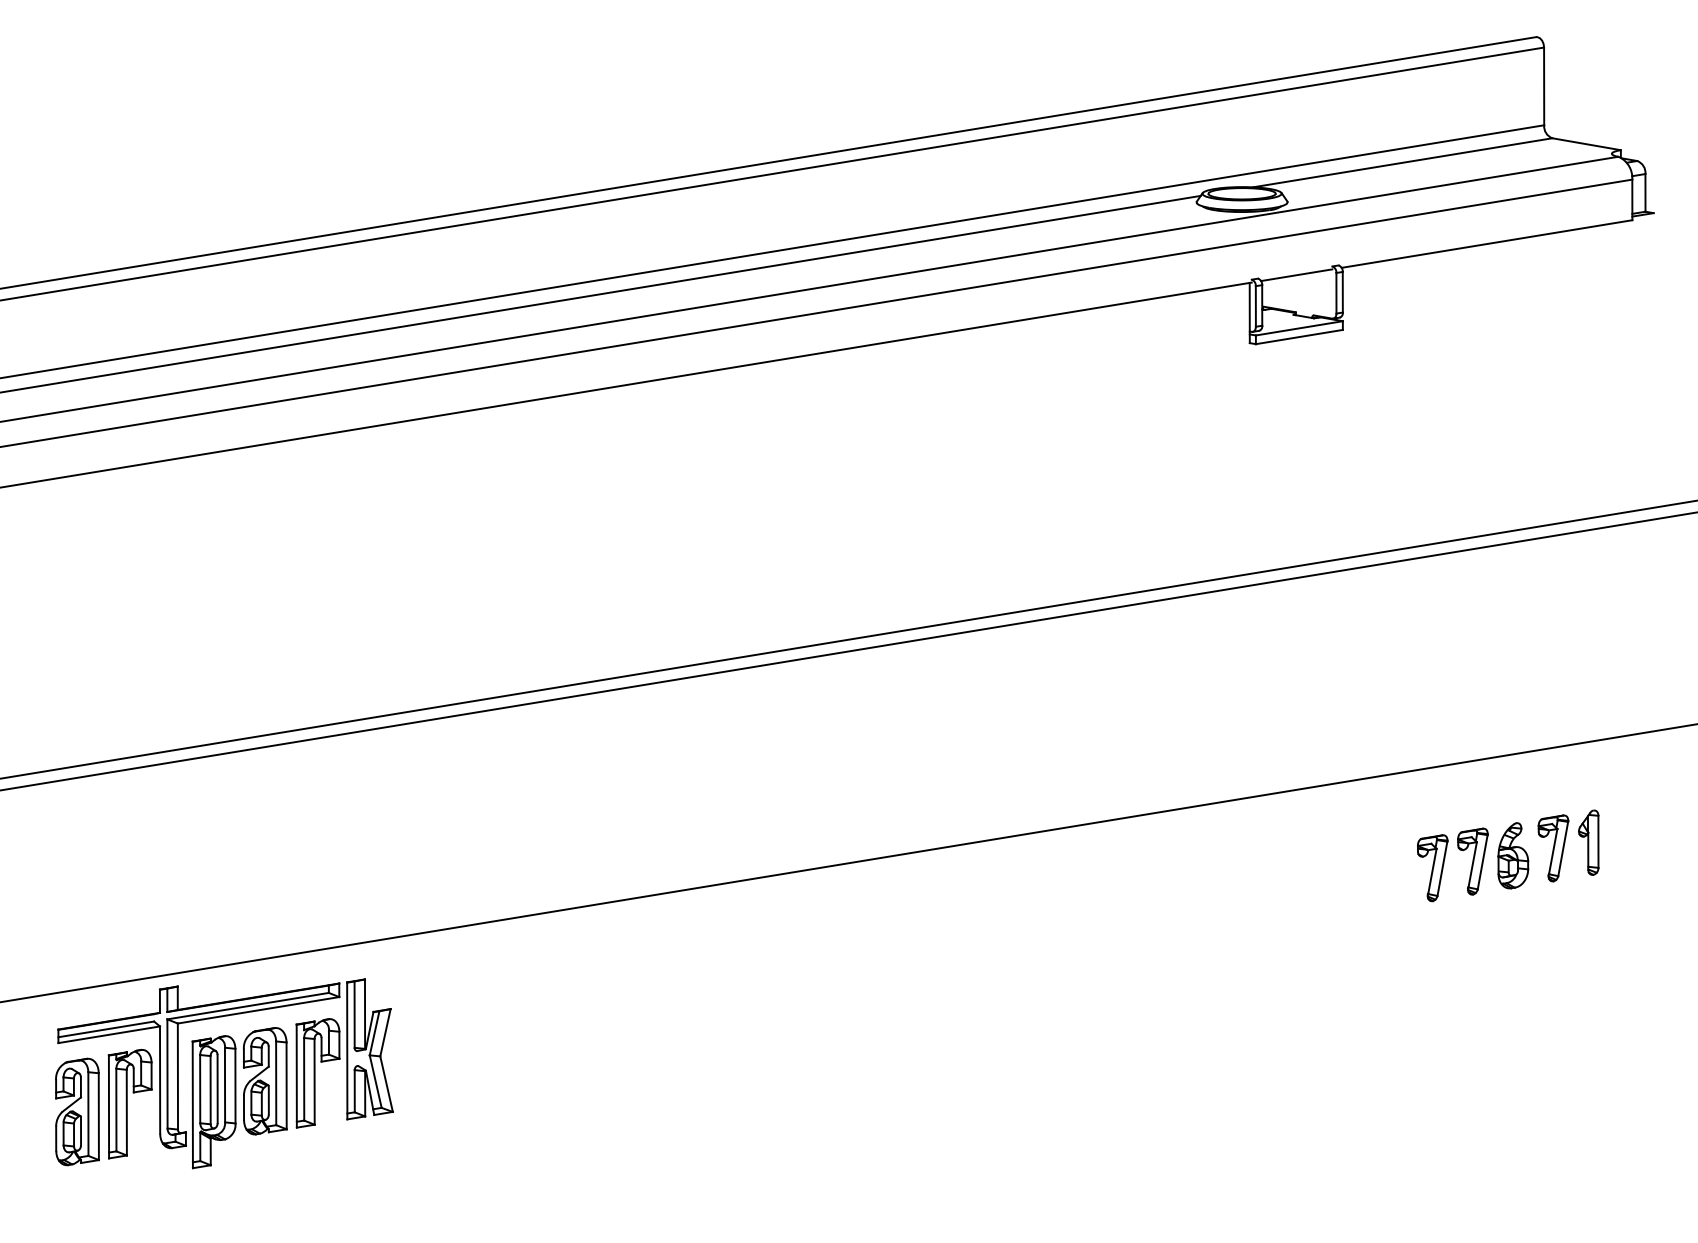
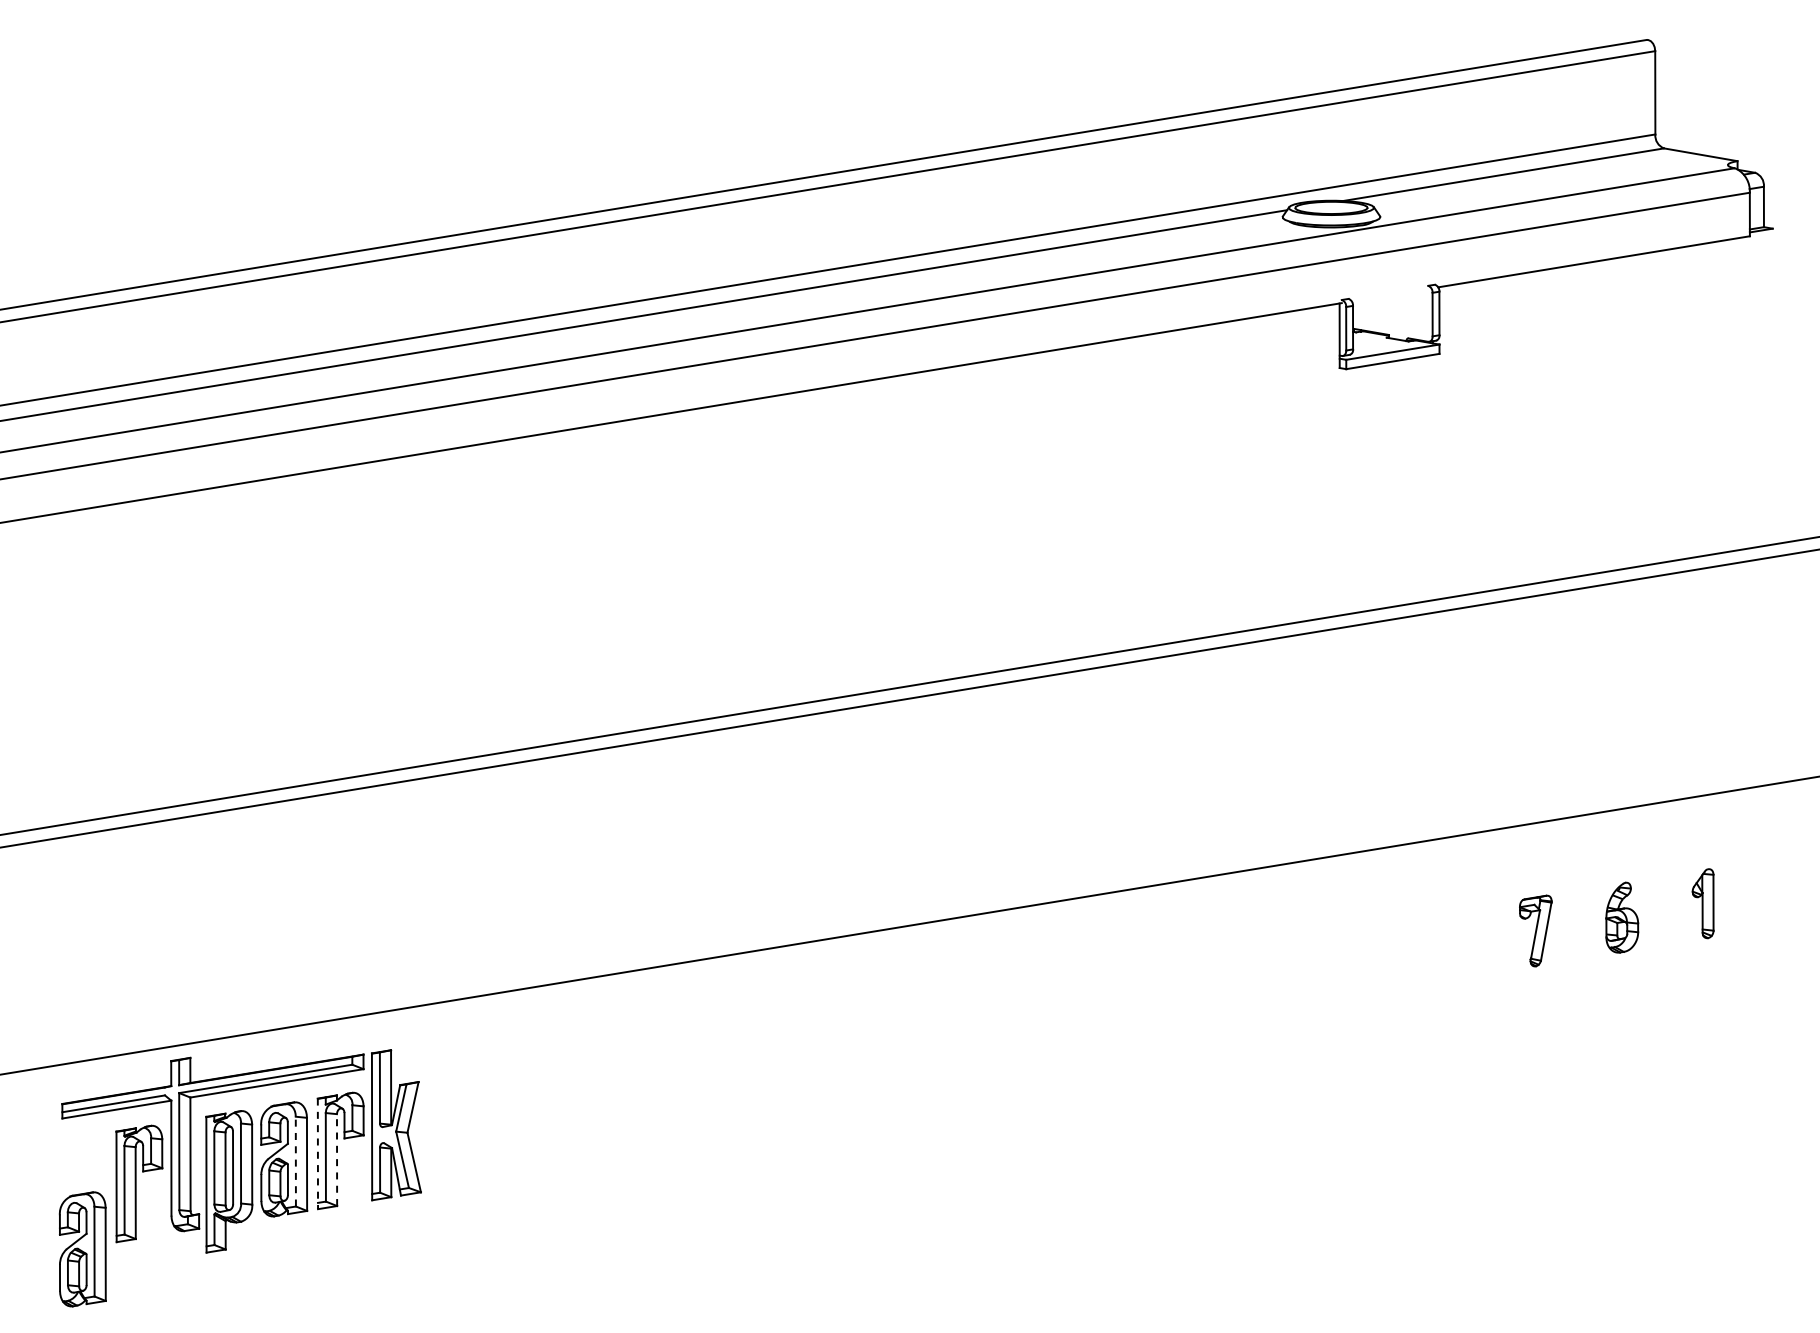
line: (1296, 274) -> (1389, 294), removed
part: (1553, 848) -> (1665, 909), removed
part: (1472, 861) -> (1578, 923), removed
line: (296, 1076) -> (317, 1154), solid -> dashed
line: (315, 1082) -> (337, 1160), solid -> dashed
line: (275, 1083) -> (295, 1161), solid -> dashed
part: (77, 1112) -> (82, 1249), moved

